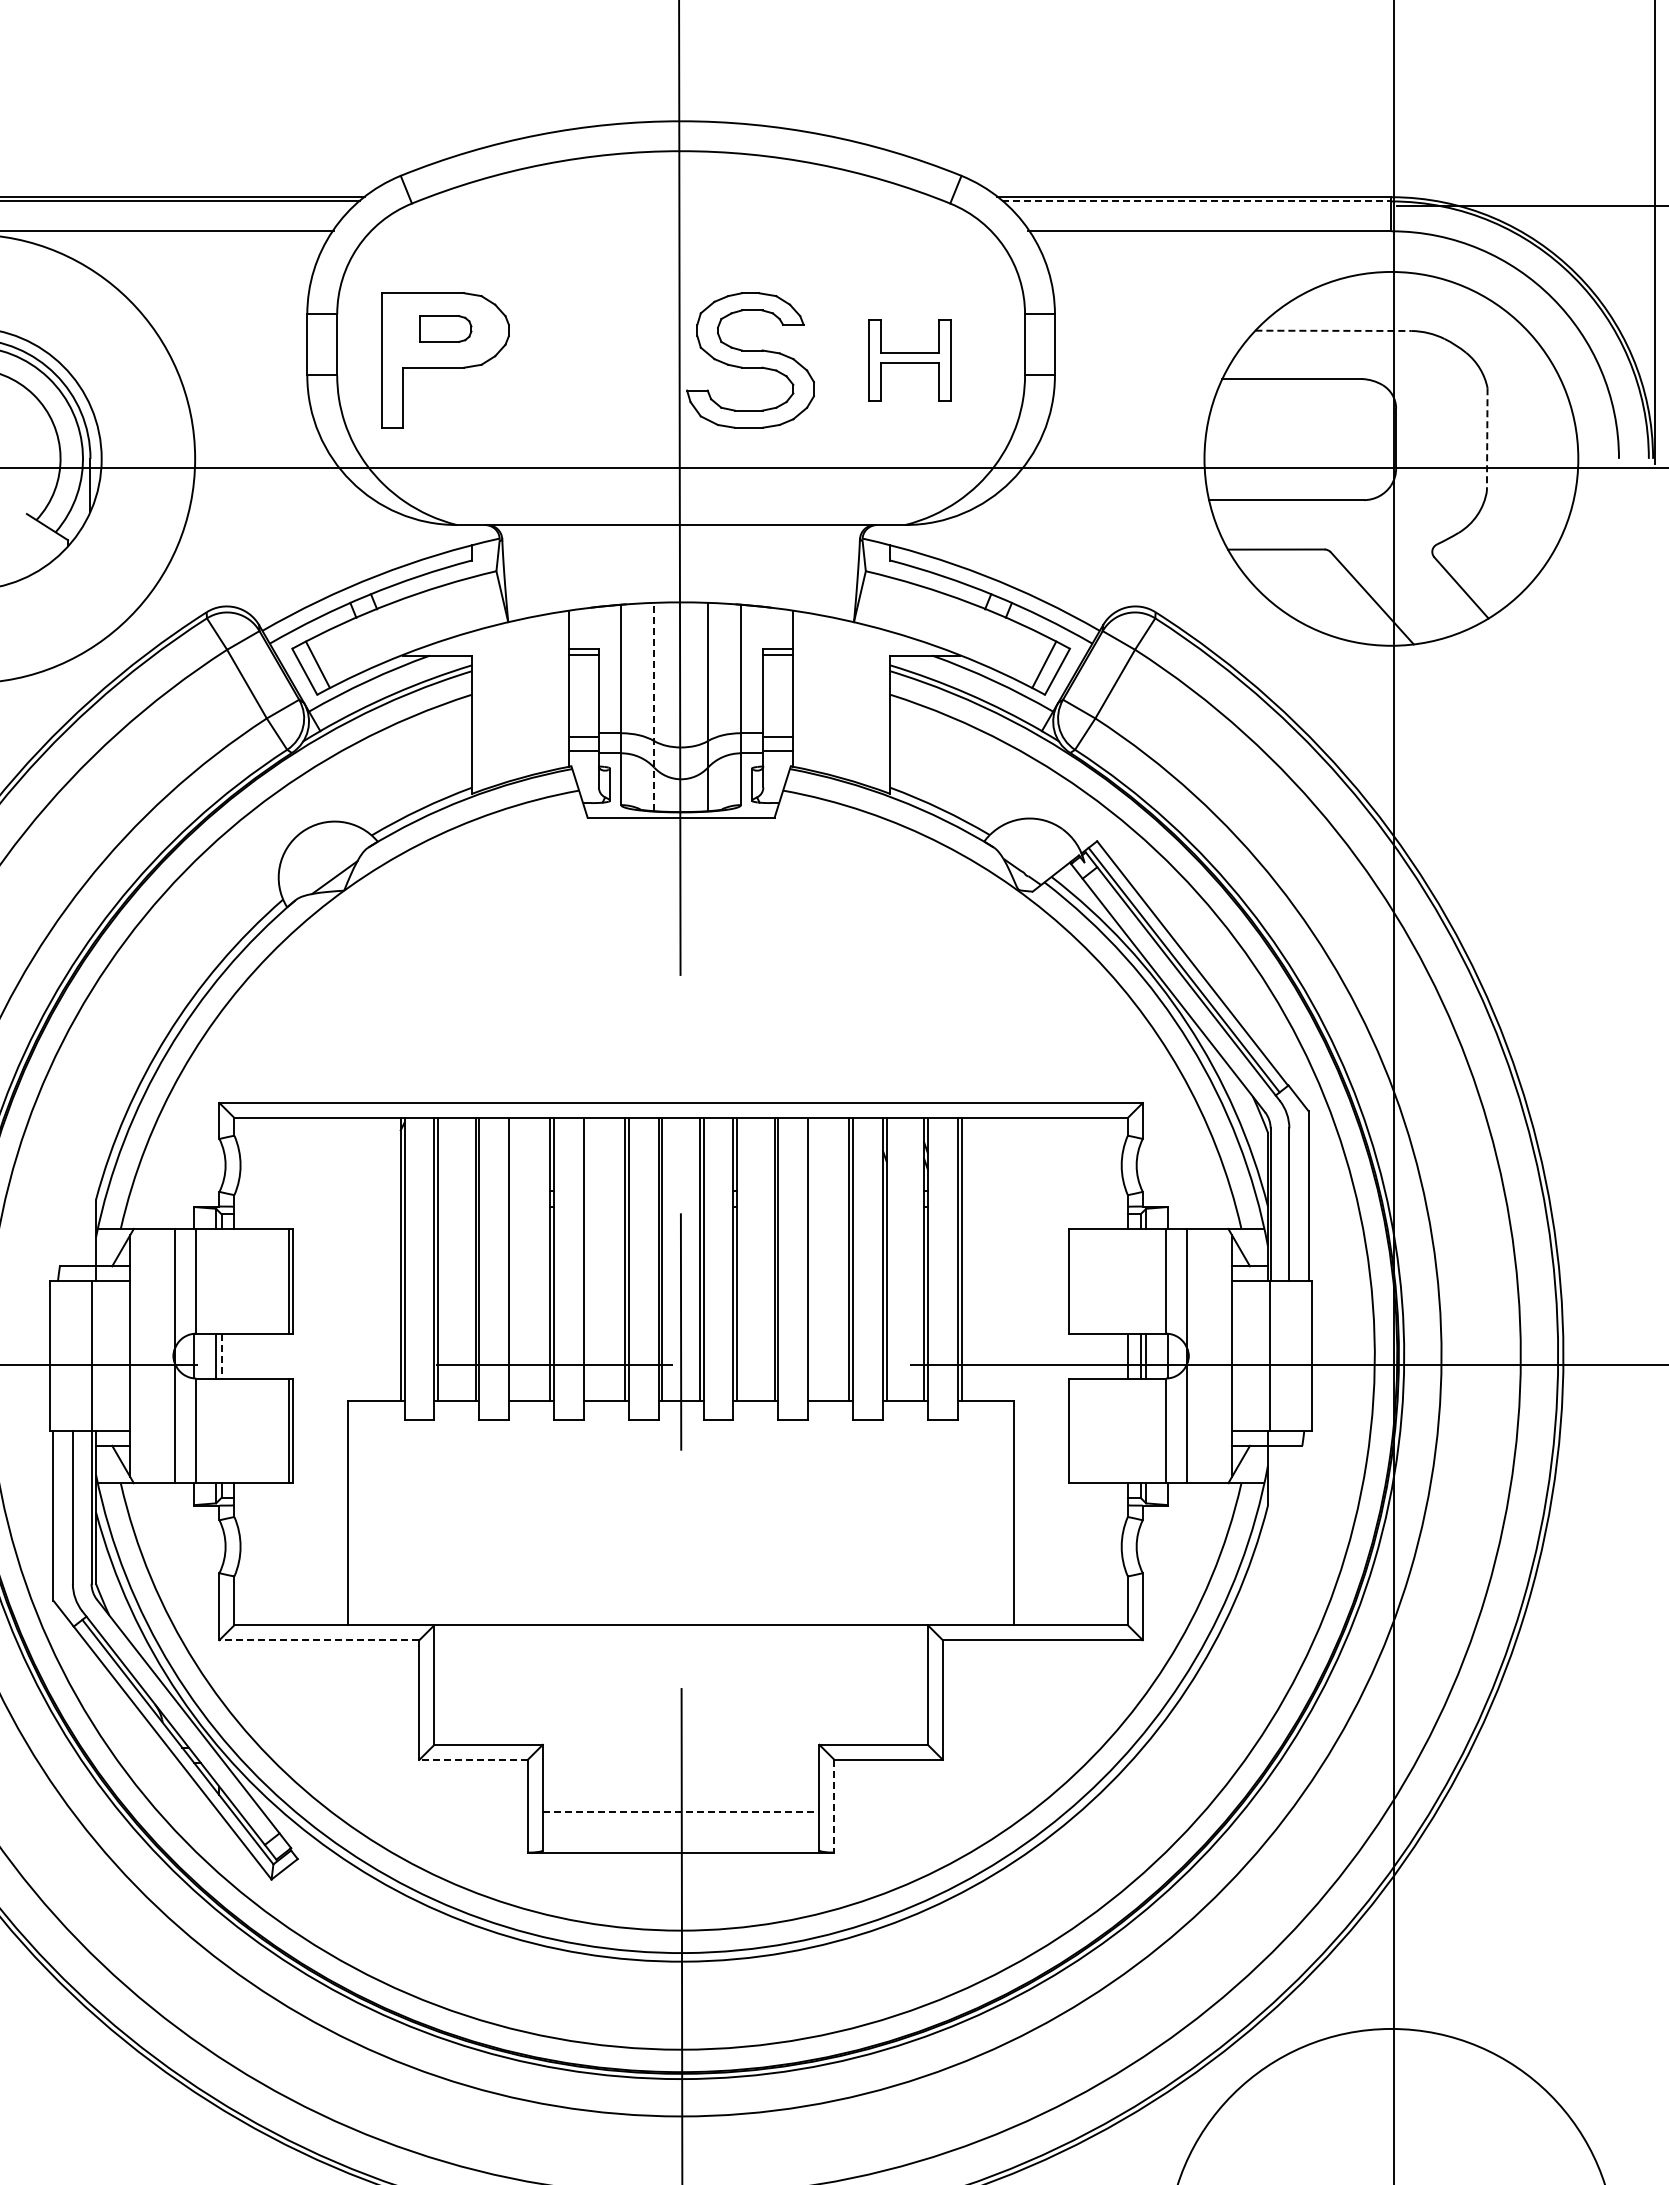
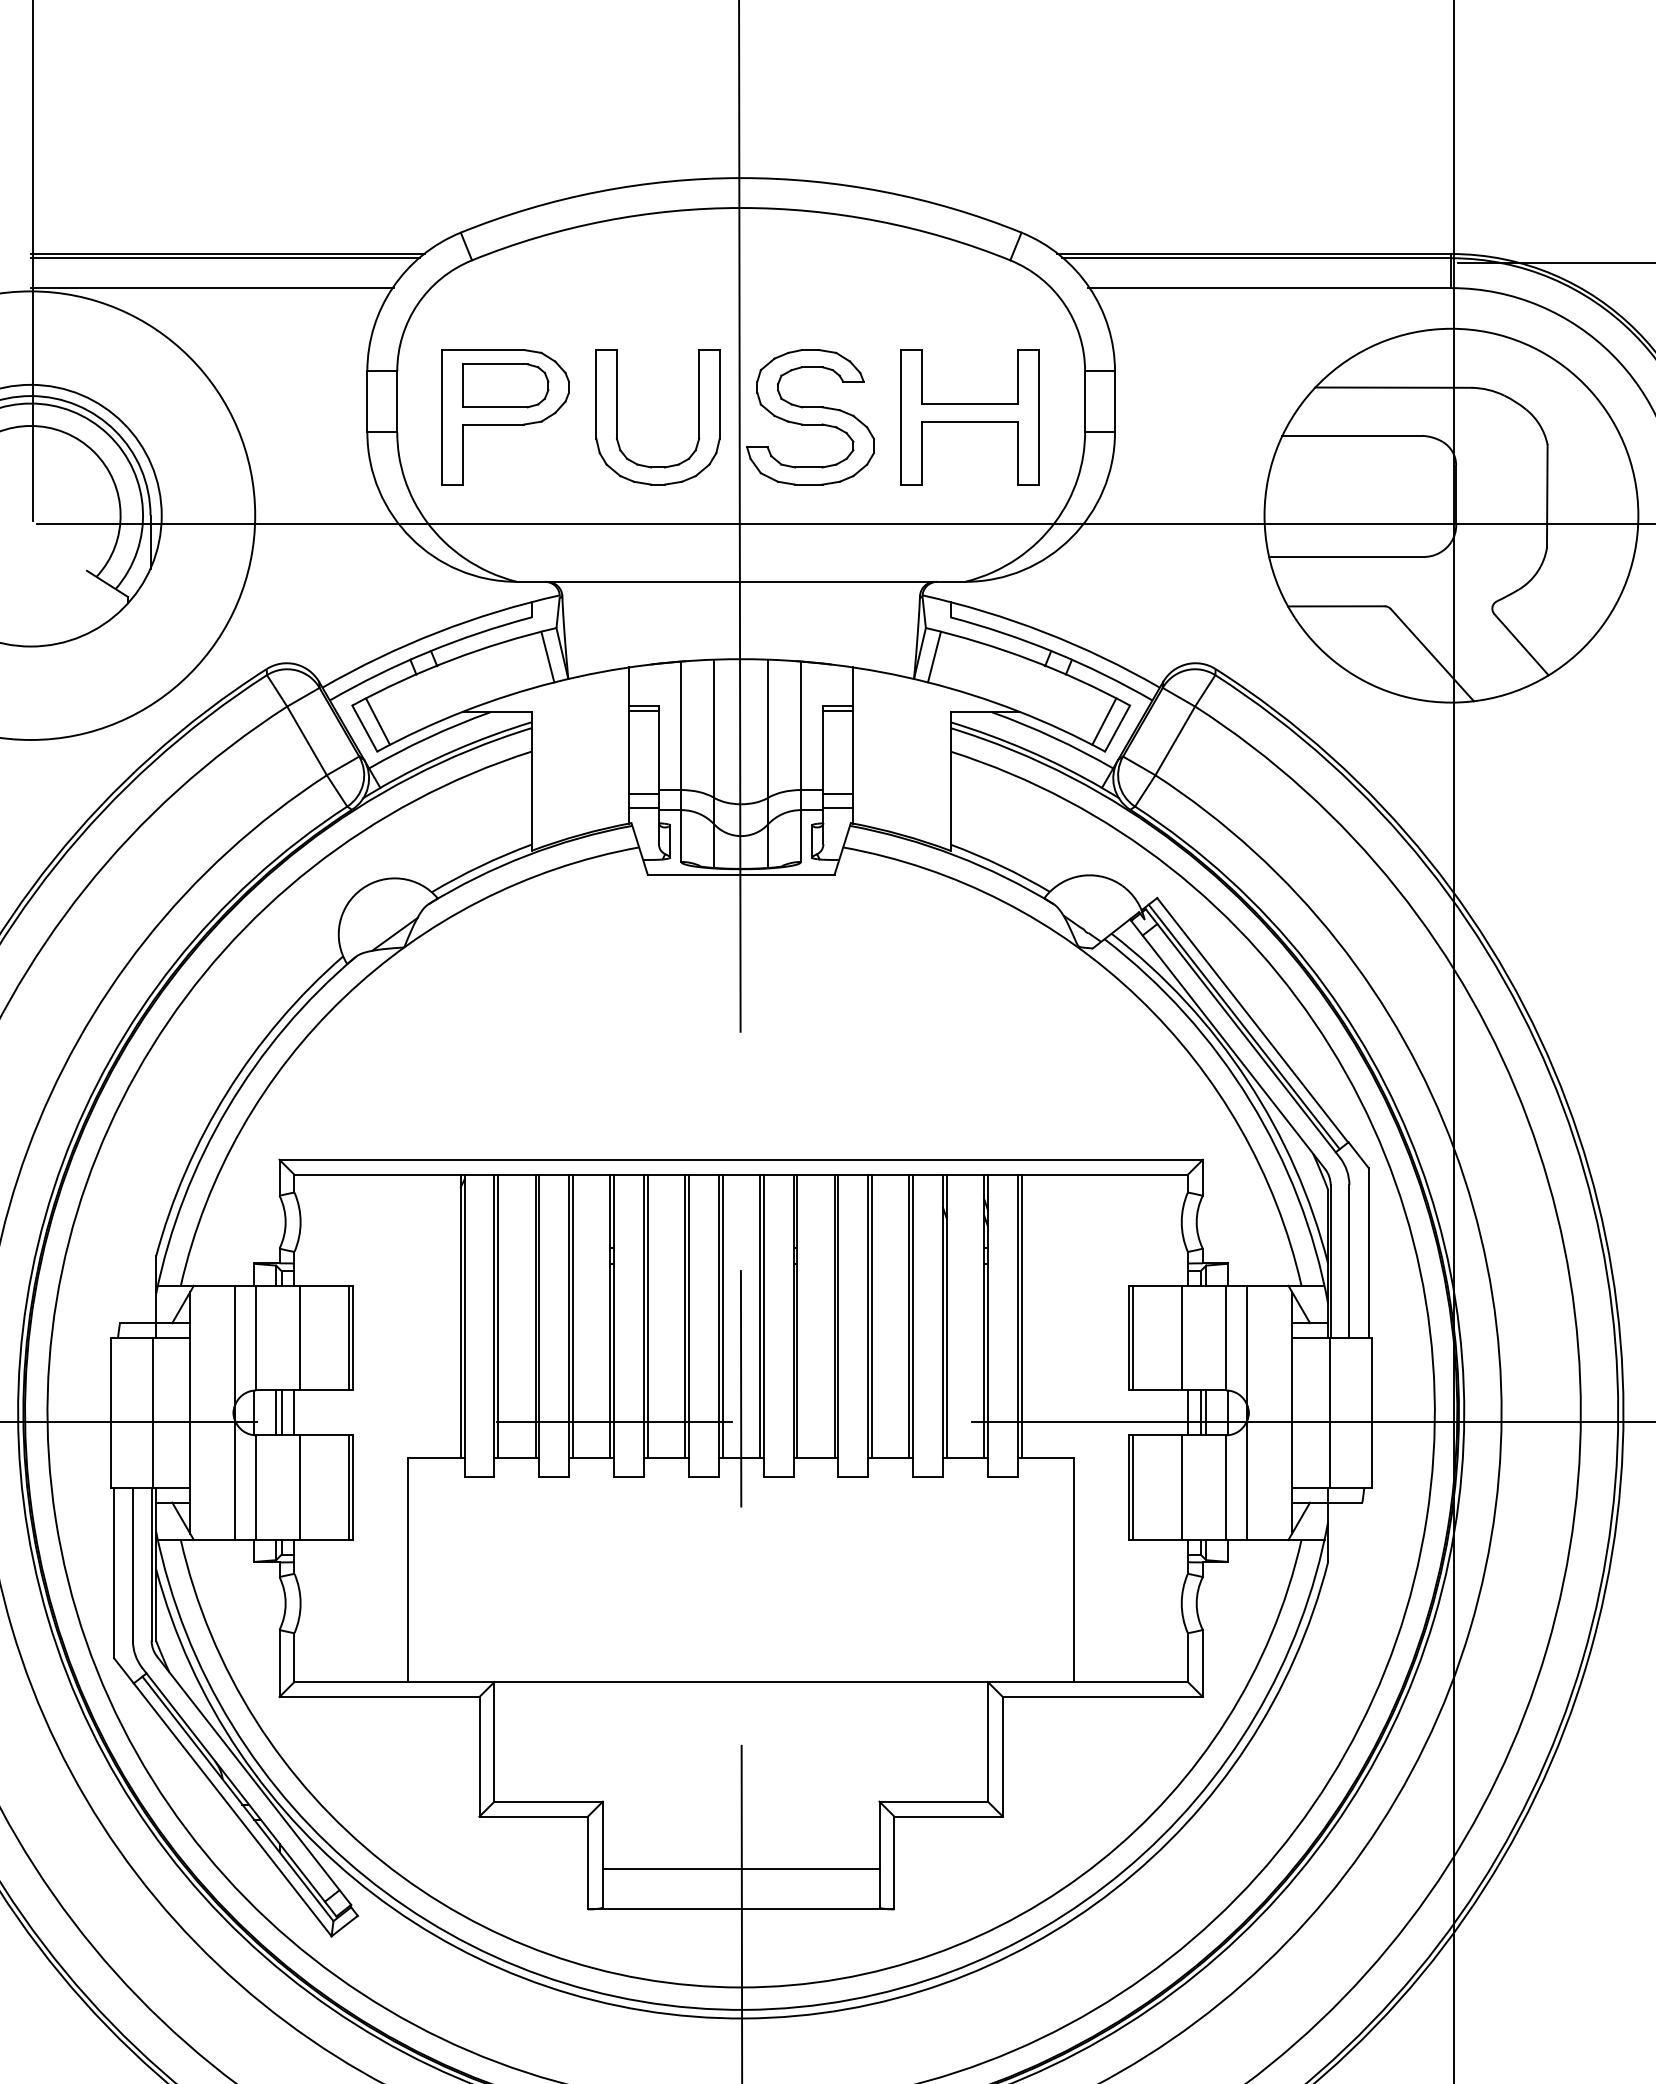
line: (1196, 201) -> (1256, 258), dashed -> solid
part: (445, 328) -> (505, 385), size x1.67
line: (1333, 330) -> (1393, 387), dashed -> solid
part: (557, 360) -> (617, 417), added
part: (909, 360) -> (969, 417), size x1.67
line: (1487, 440) -> (1547, 497), dashed -> solid
line: (487, 599) -> (547, 656), added
line: (873, 599) -> (933, 656), added
line: (654, 706) -> (714, 763), dashed -> solid
line: (512, 1258) -> (572, 1315), added
line: (587, 1258) -> (647, 1315), added
line: (811, 1258) -> (871, 1315), added
line: (240, 1280) -> (300, 1337), added
line: (1073, 1280) -> (1133, 1337), added
line: (1122, 1280) -> (1182, 1337), added
line: (234, 1355) -> (294, 1412), added
line: (221, 1356) -> (281, 1413), dashed -> solid
line: (240, 1430) -> (300, 1487), added
line: (1073, 1430) -> (1133, 1487), added
line: (1122, 1430) -> (1182, 1487), added
line: (319, 1640) -> (379, 1697), dashed -> solid
line: (473, 1759) -> (533, 1816), dashed -> solid
line: (834, 1806) -> (894, 1863), dashed -> solid
line: (681, 1812) -> (741, 1869), dashed -> solid

